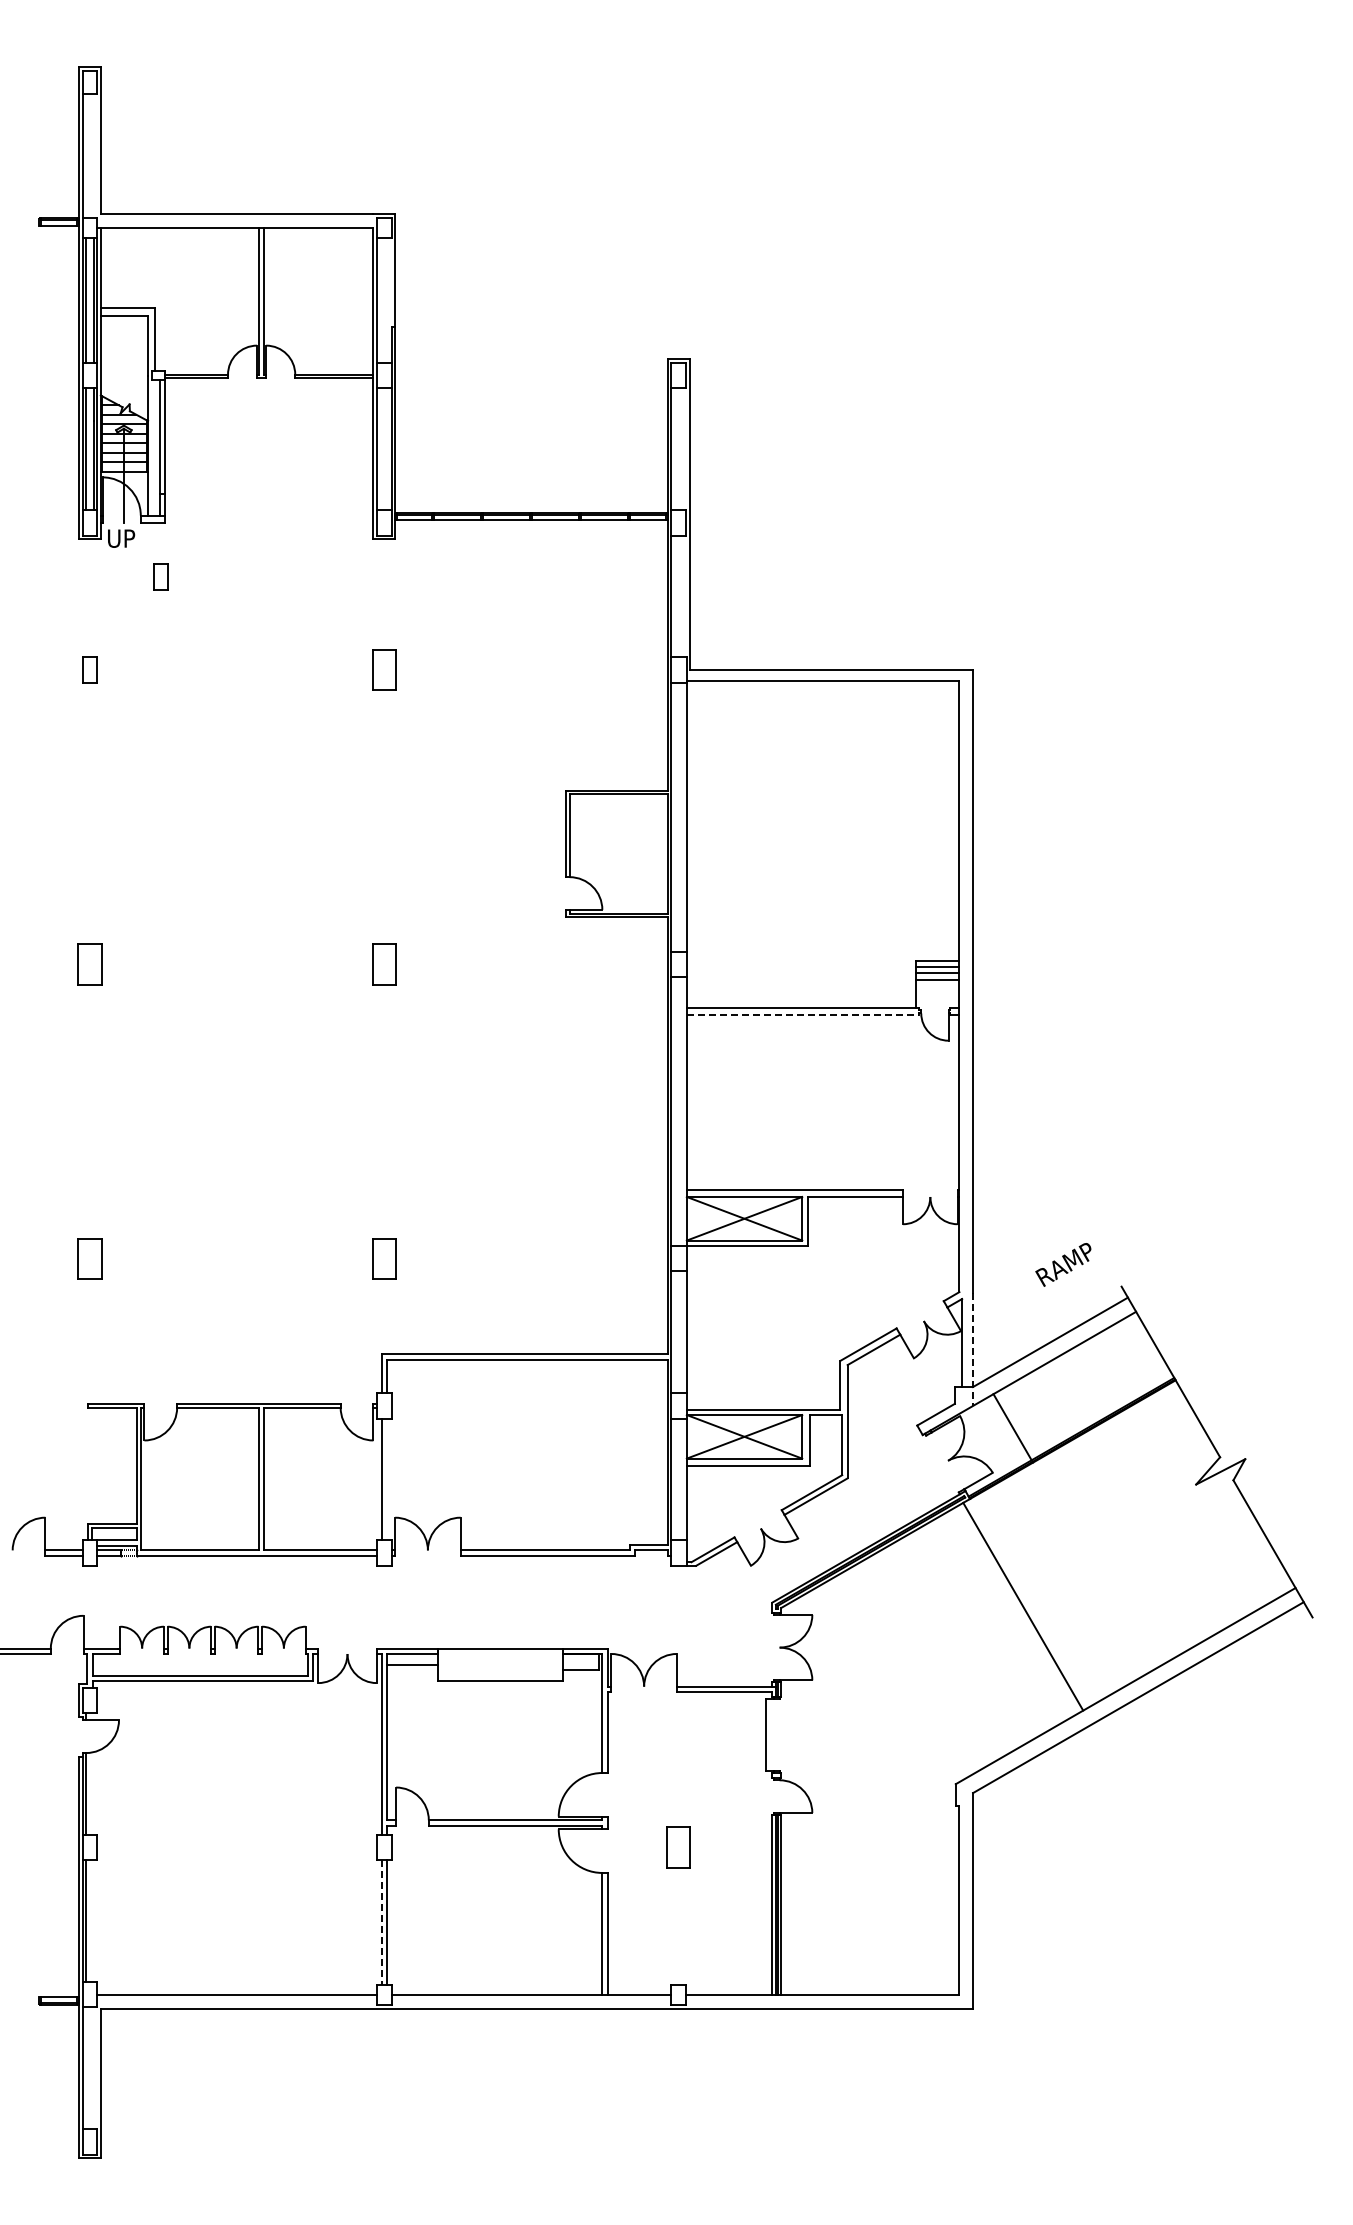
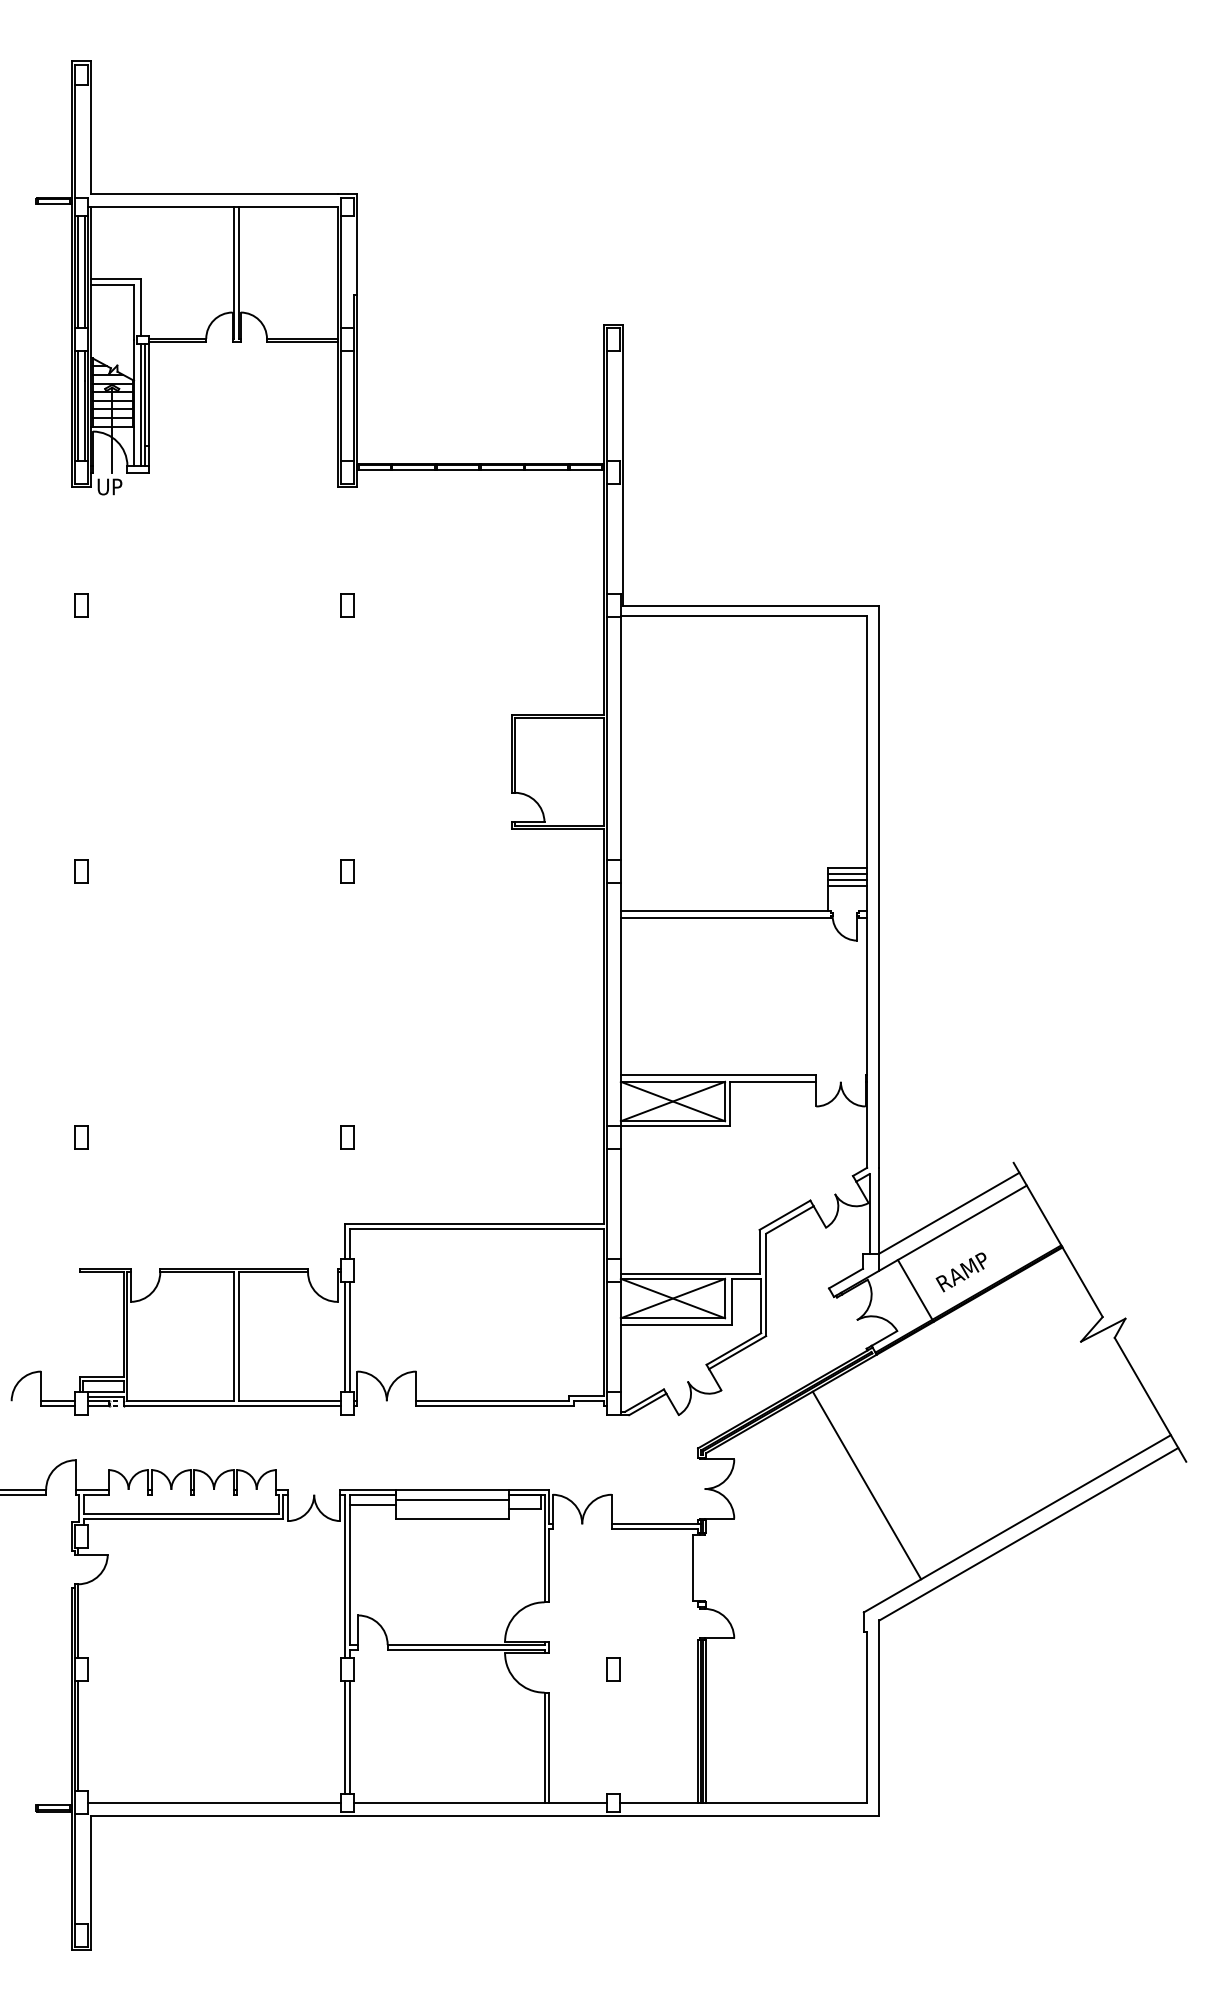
line: (155, 447) -> (140, 404), added
part: (160, 576) -> (145, 521), removed
part: (384, 669) -> (347, 605), size x0.62
part: (89, 964) -> (81, 871), size x0.62
part: (384, 964) -> (347, 871), size x0.62
line: (803, 1015) -> (726, 917), dashed -> solid
part: (89, 1258) -> (81, 1137), size x0.62
part: (384, 1258) -> (347, 1137), size x0.62
text: (1063, 1264) -> (961, 1272), moved
line: (973, 1349) -> (879, 1219), dashed -> solid
line: (387, 1479) -> (350, 1337), added
line: (1023, 1606) -> (867, 1485), moved
line: (500, 1659) -> (452, 1499), added
part: (678, 1847) -> (613, 1669), size x0.62
line: (381, 1922) -> (344, 1737), dashed -> solid

